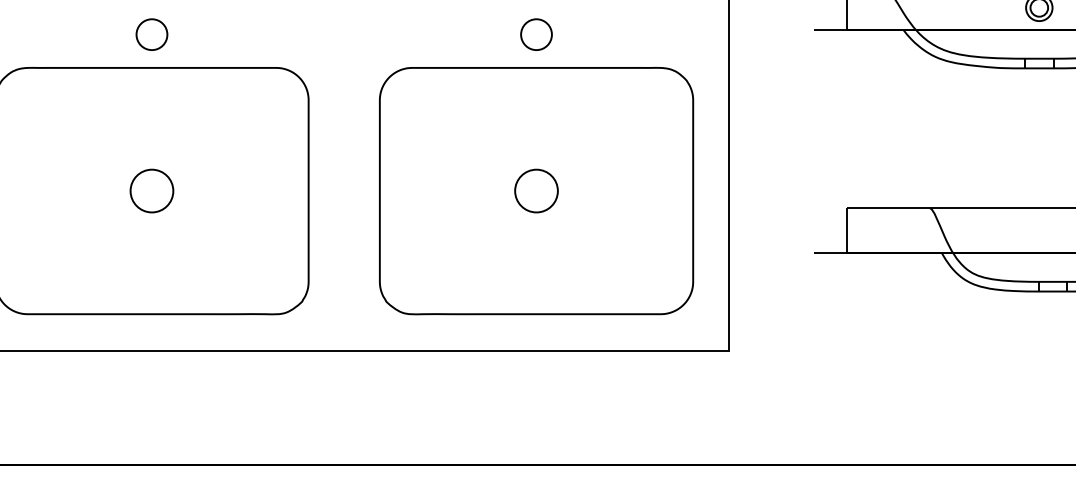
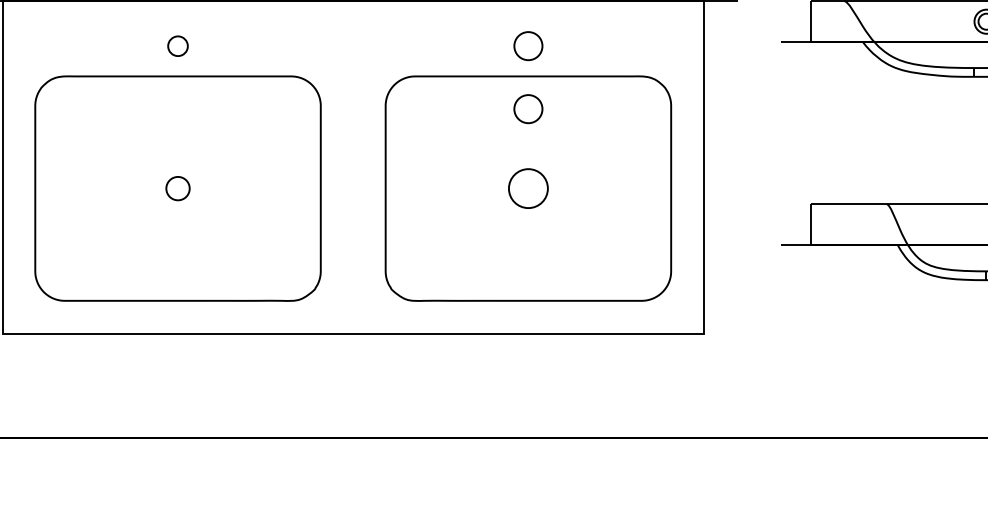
circle: (151, 35) -> (177, 46), size x0.7
circle: (536, 104) -> (528, 109), added
circle: (151, 190) -> (177, 188), size x0.6

